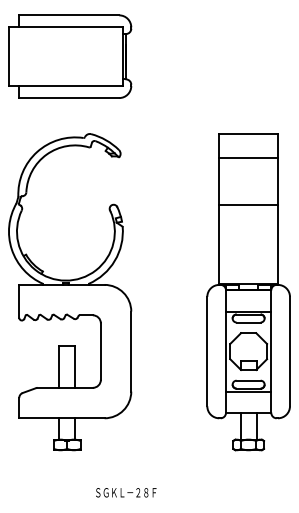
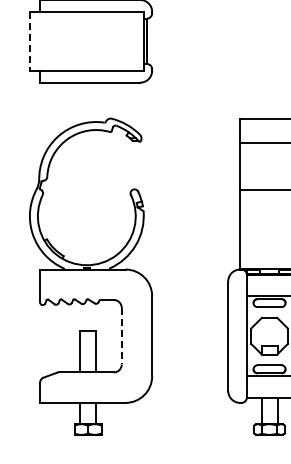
line: (8, 57) -> (29, 42), solid -> dashed
line: (100, 352) -> (121, 337), solid -> dashed

